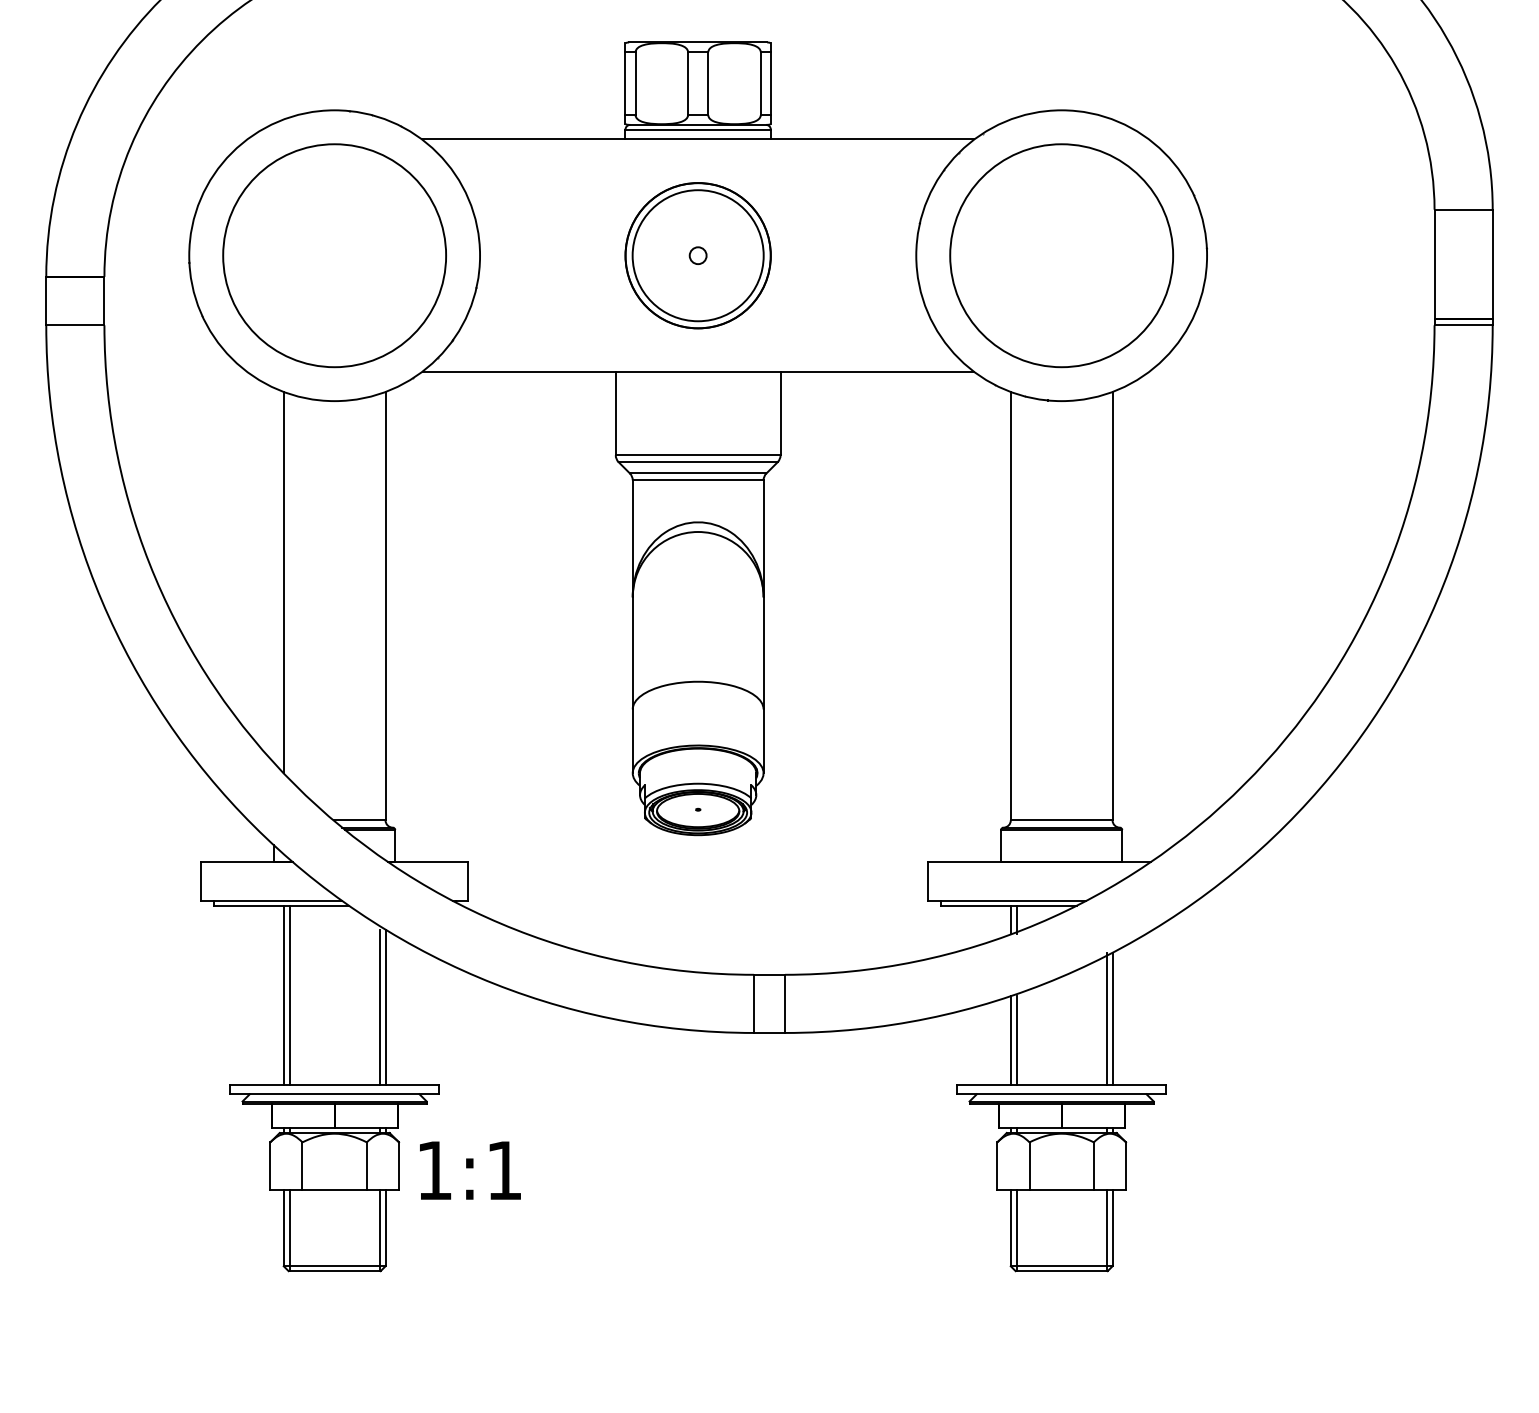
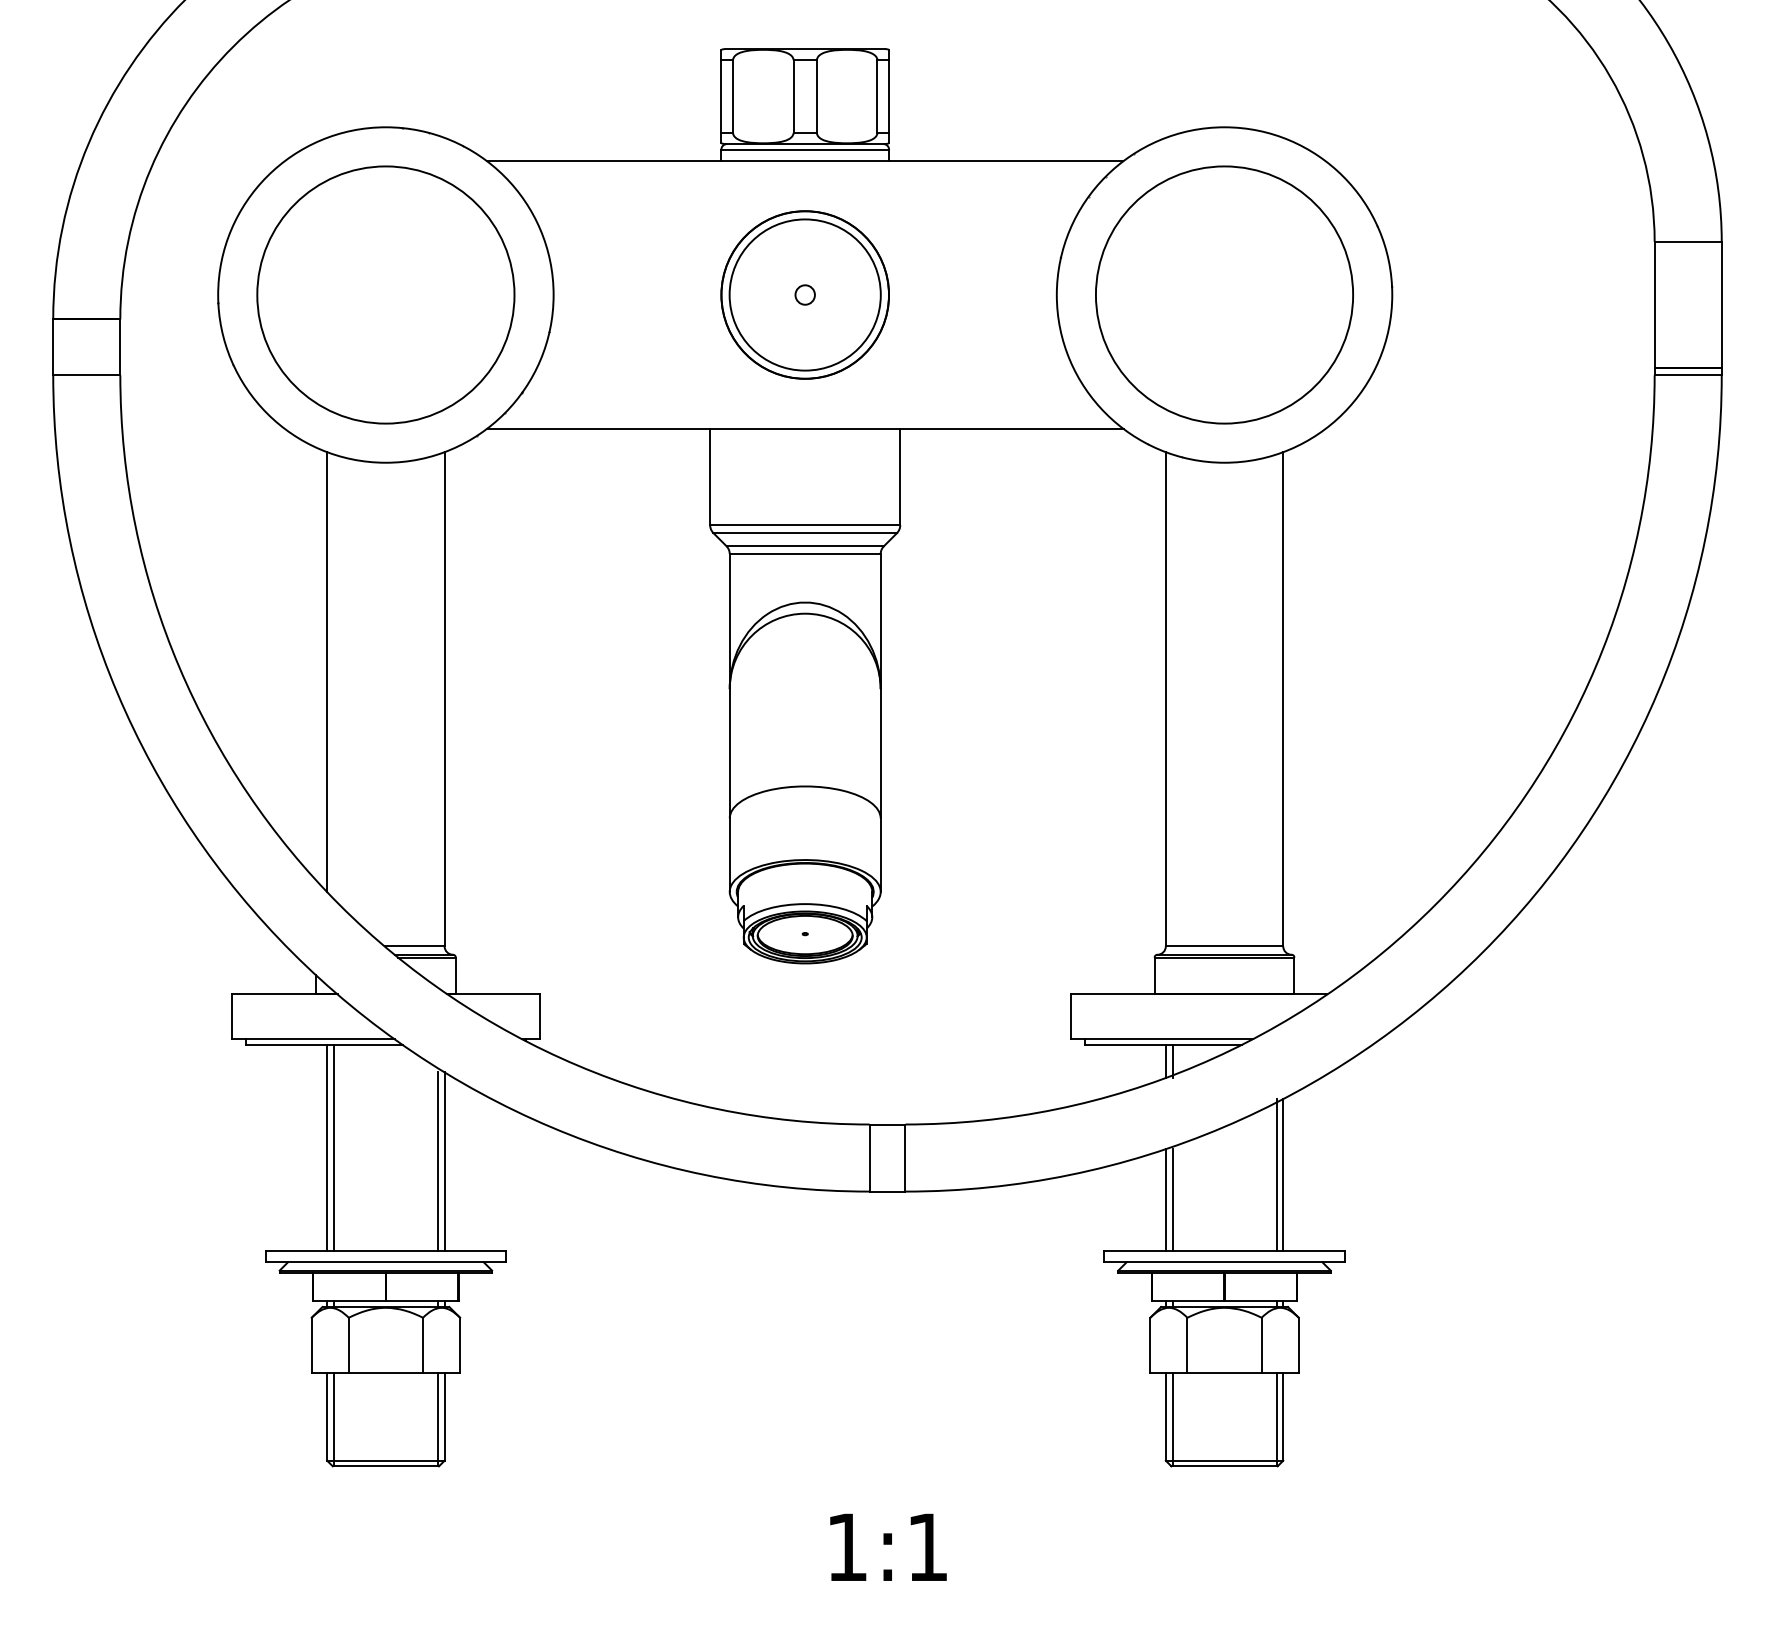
text: (470, 1169) -> (888, 1546), moved

